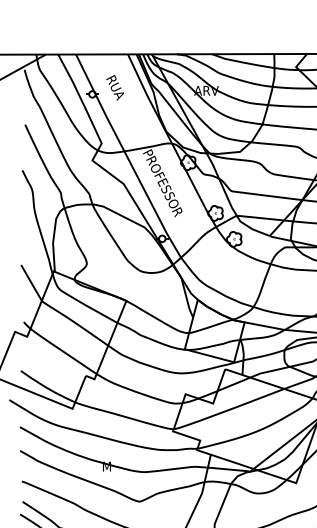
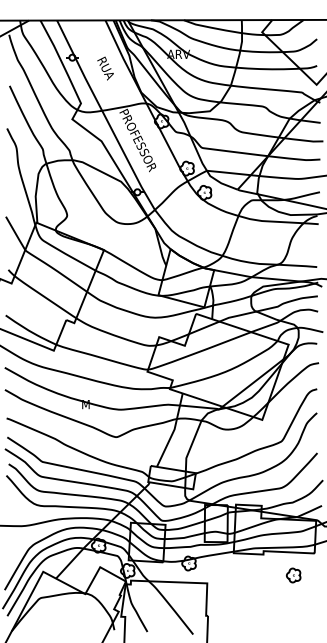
text: (115, 87) -> (105, 68), moved

